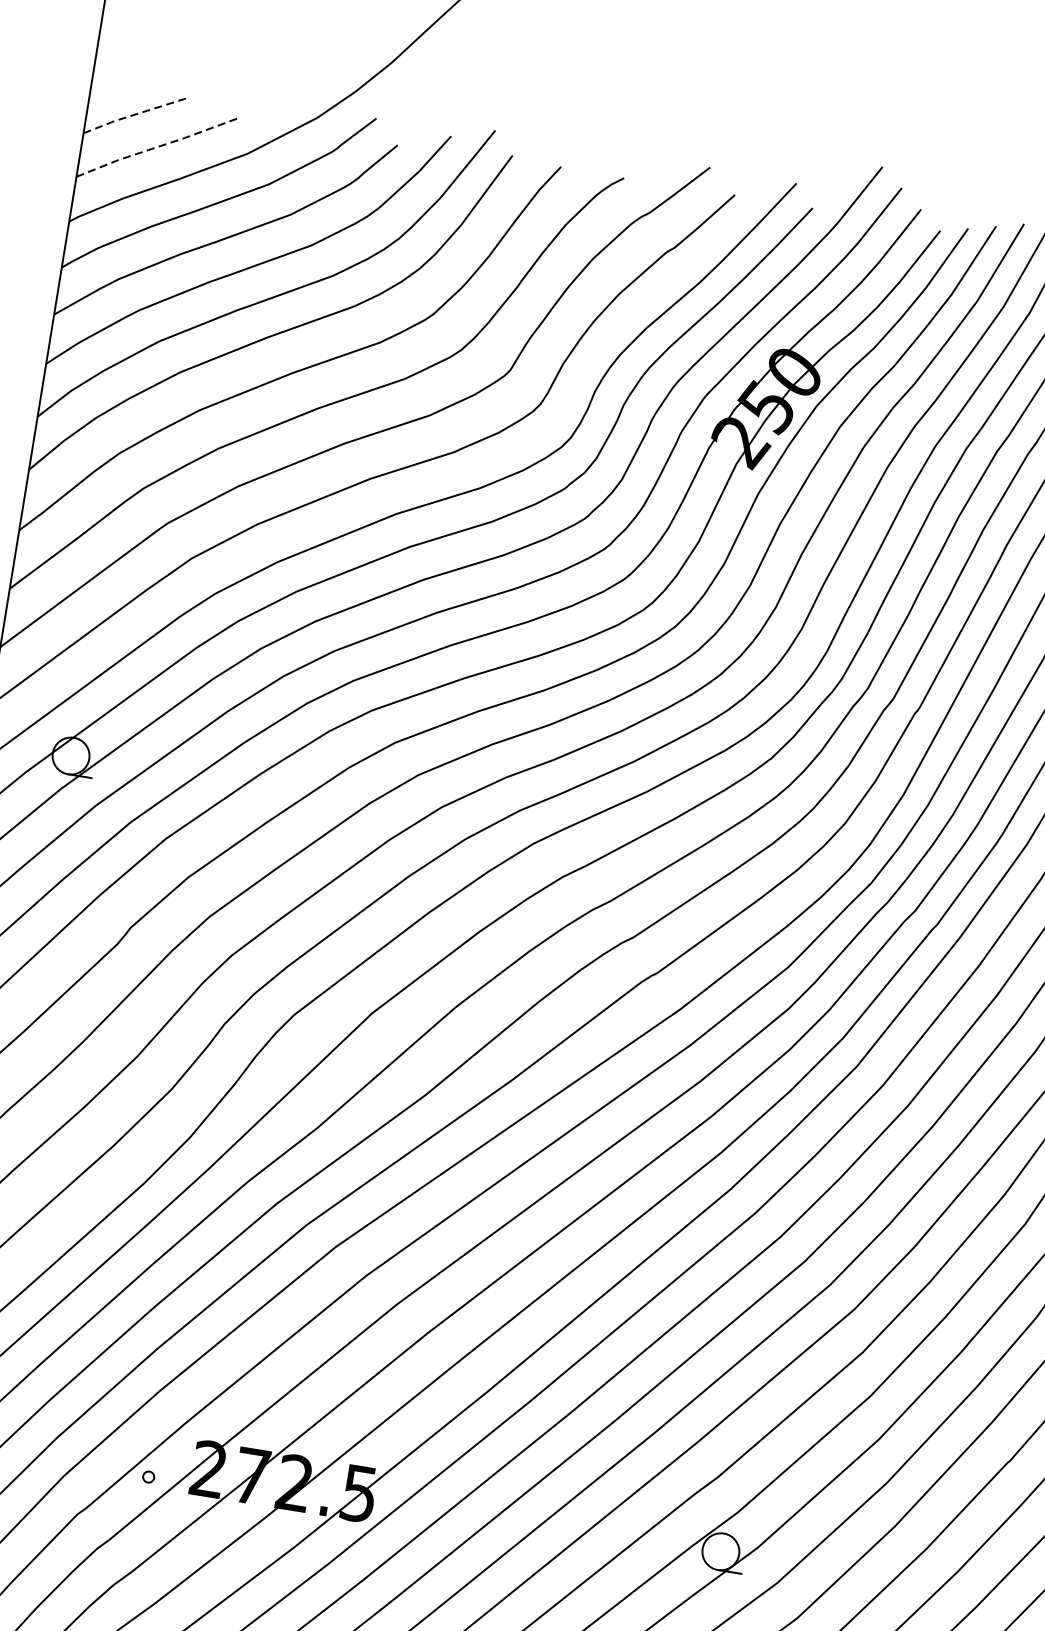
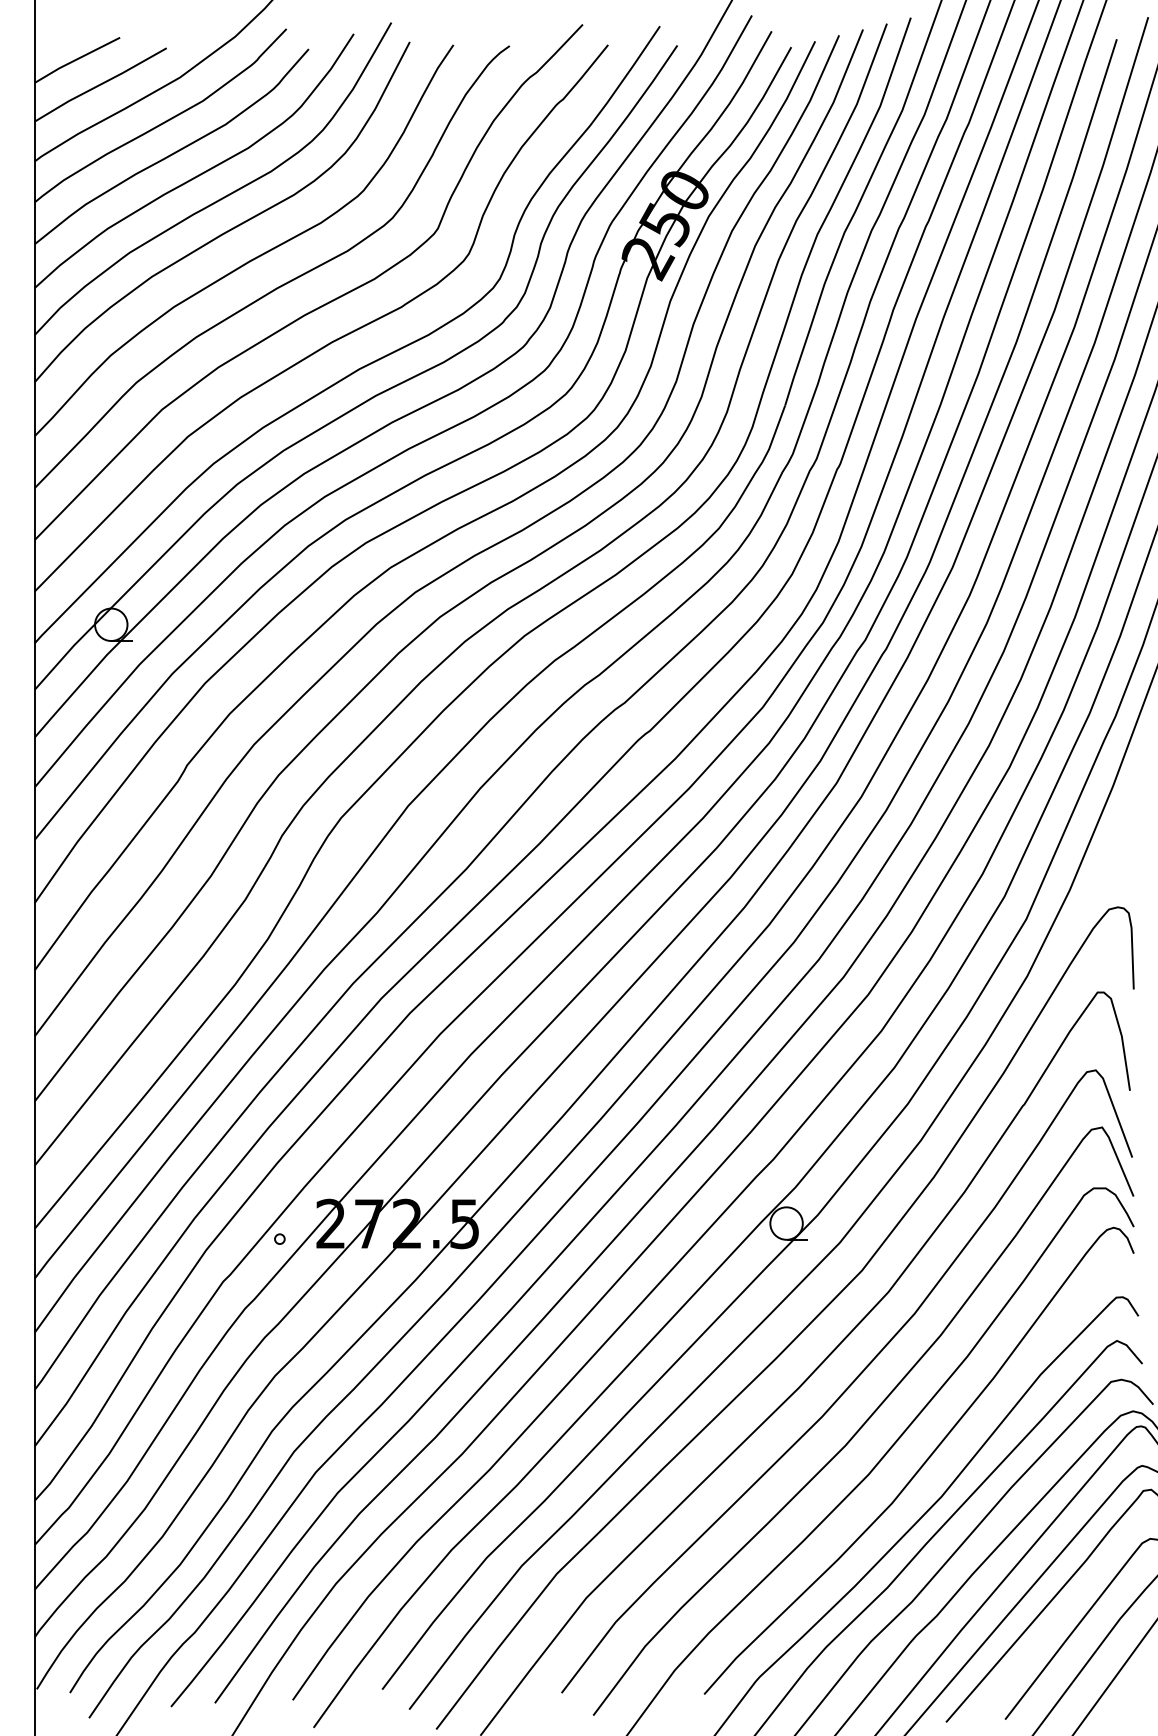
line: (134, 114) -> (76, 59), dashed -> solid
line: (158, 147) -> (101, 84), dashed -> solid

